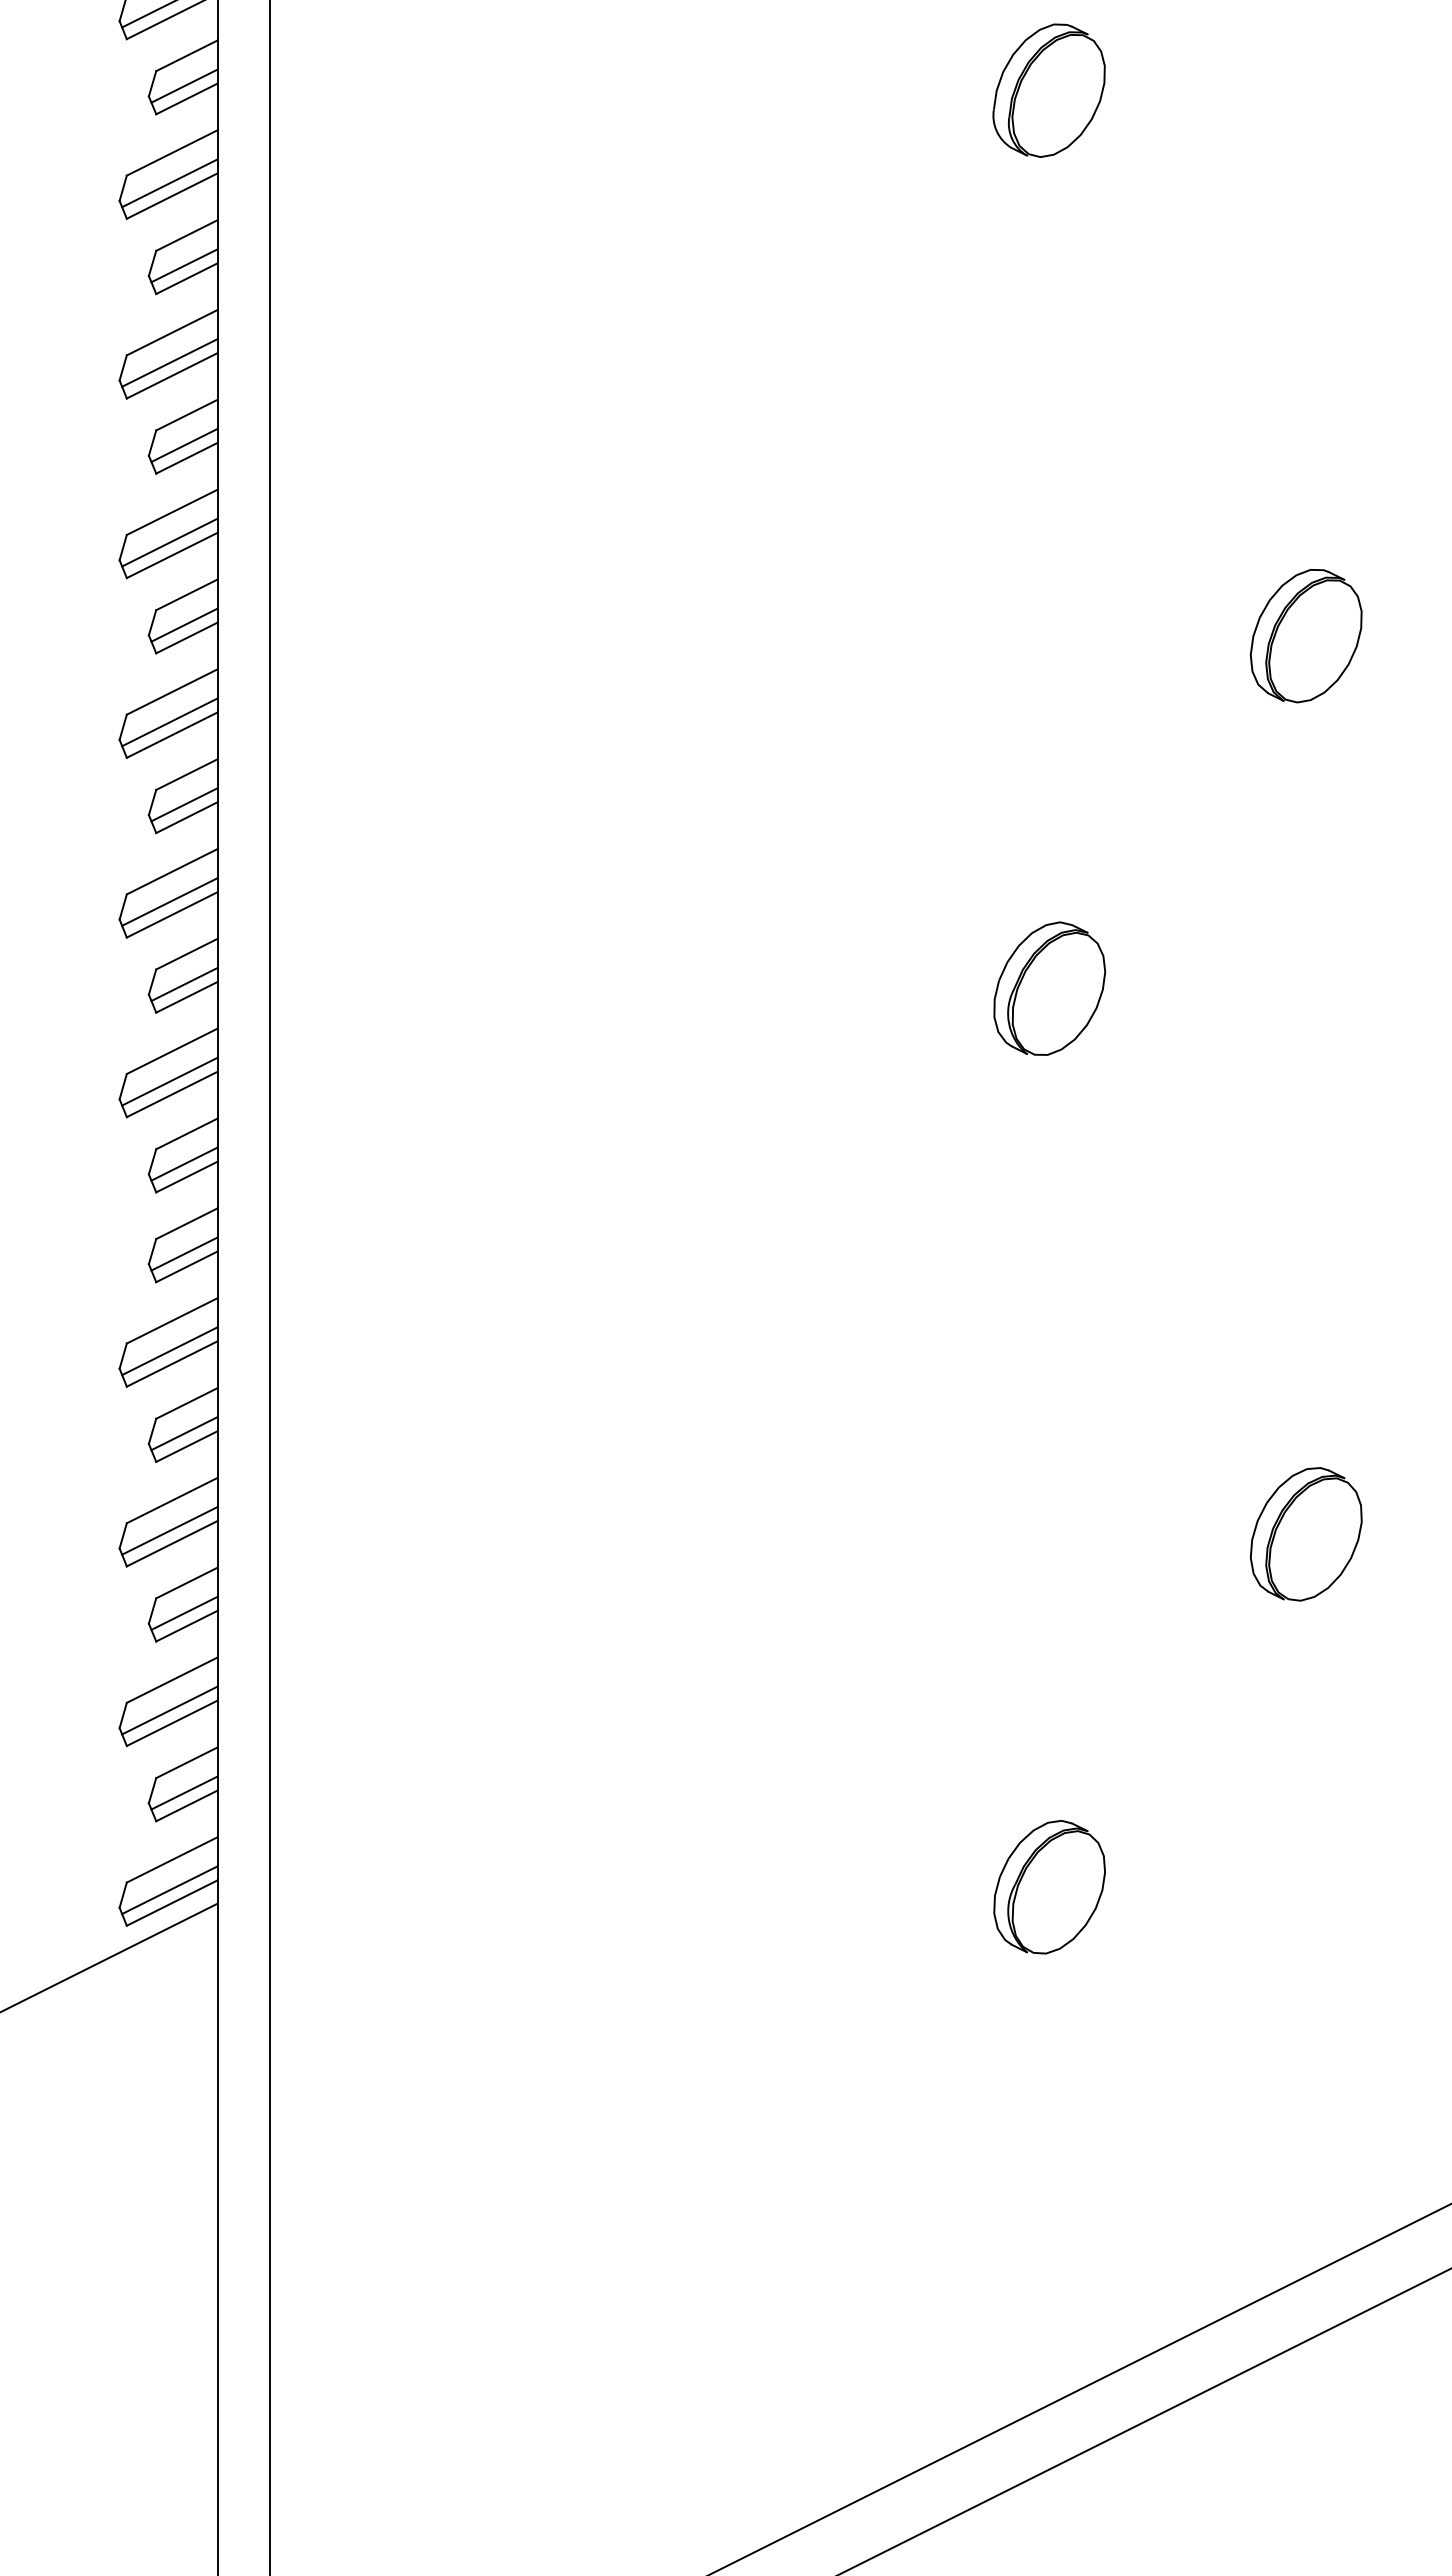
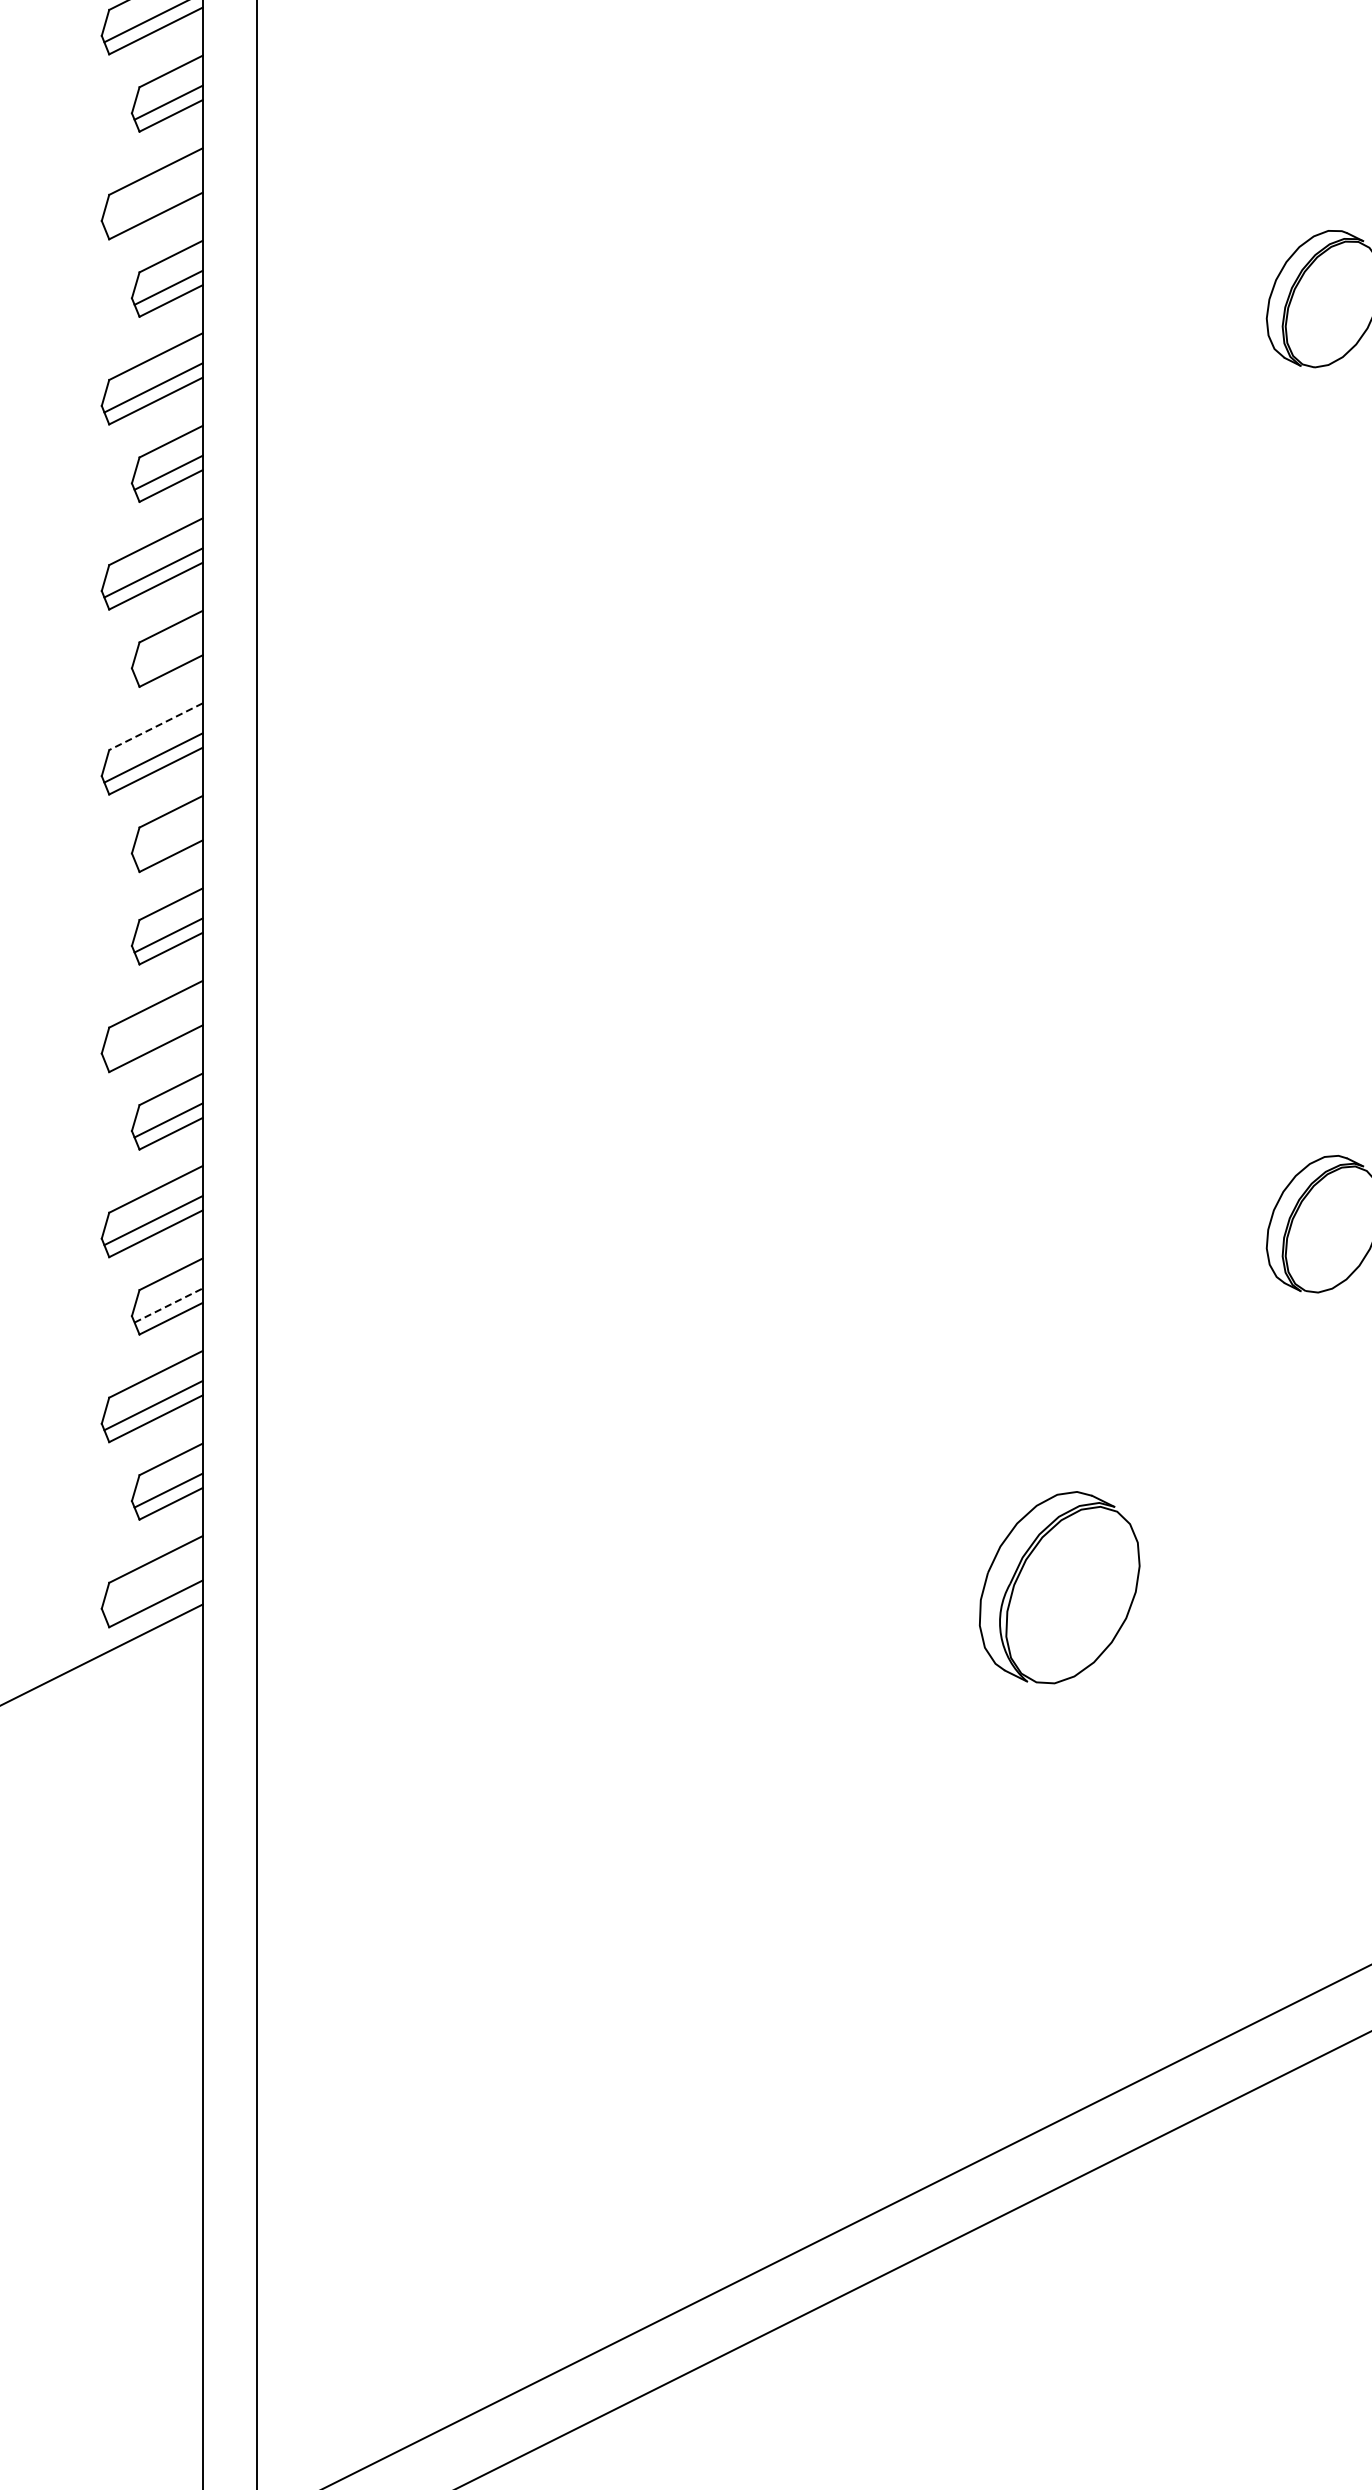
line: (169, 542) -> (153, 202), removed
line: (184, 984) -> (168, 657), removed
part: (1049, 988) -> (1059, 662), removed
line: (172, 1051) -> (156, 726), solid -> dashed
line: (184, 1163) -> (168, 842), removed
line: (169, 1351) -> (153, 1035), removed
line: (184, 1613) -> (168, 1305), solid -> dashed
part: (1049, 1886) -> (1059, 1586), size x1.4
line: (169, 1890) -> (153, 1590), removed

